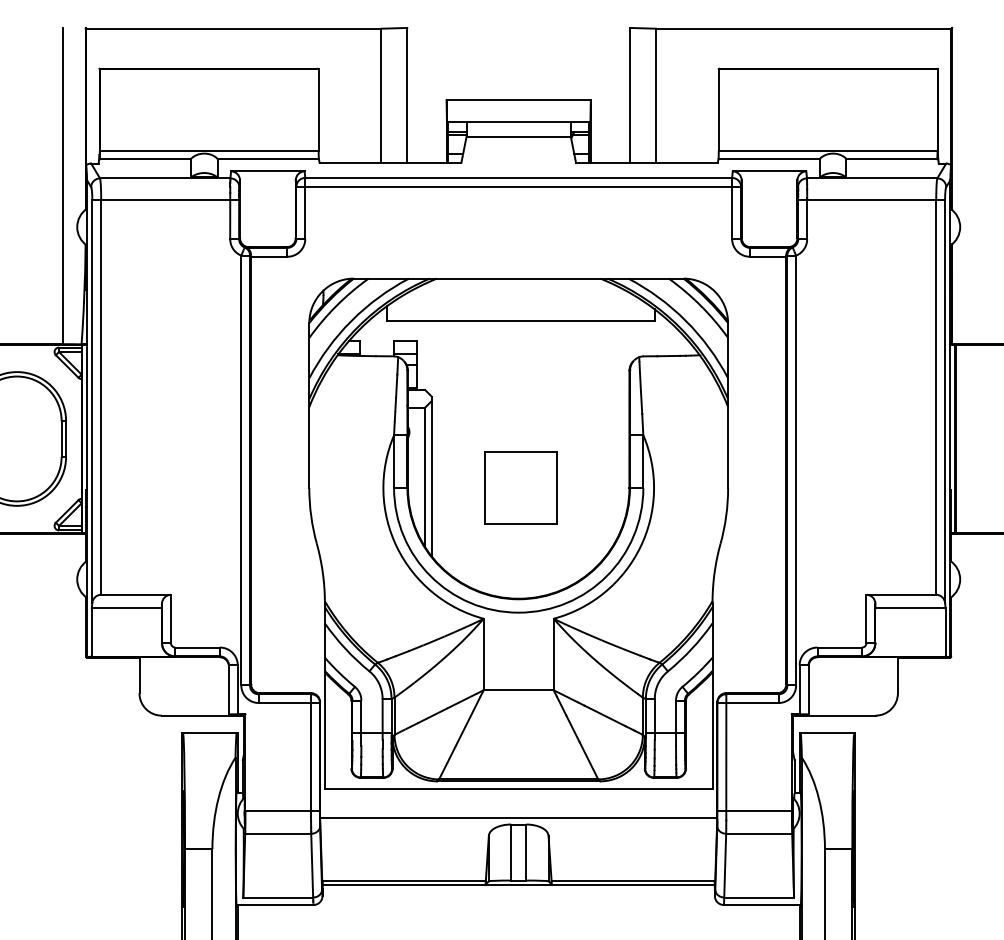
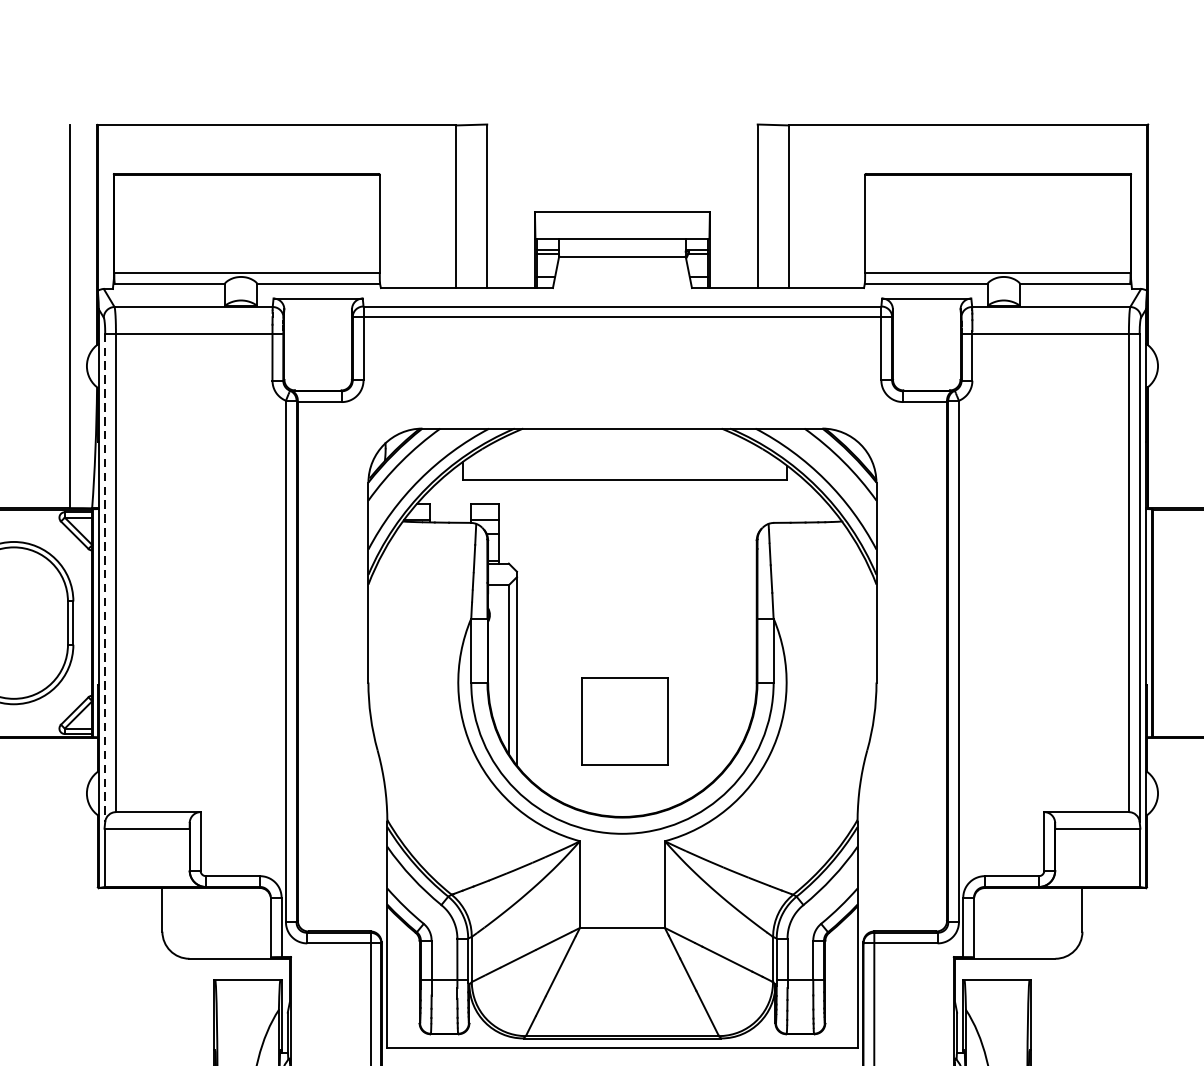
line: (92, 402) -> (105, 578), solid -> dashed
part: (520, 487) -> (624, 720), moved

